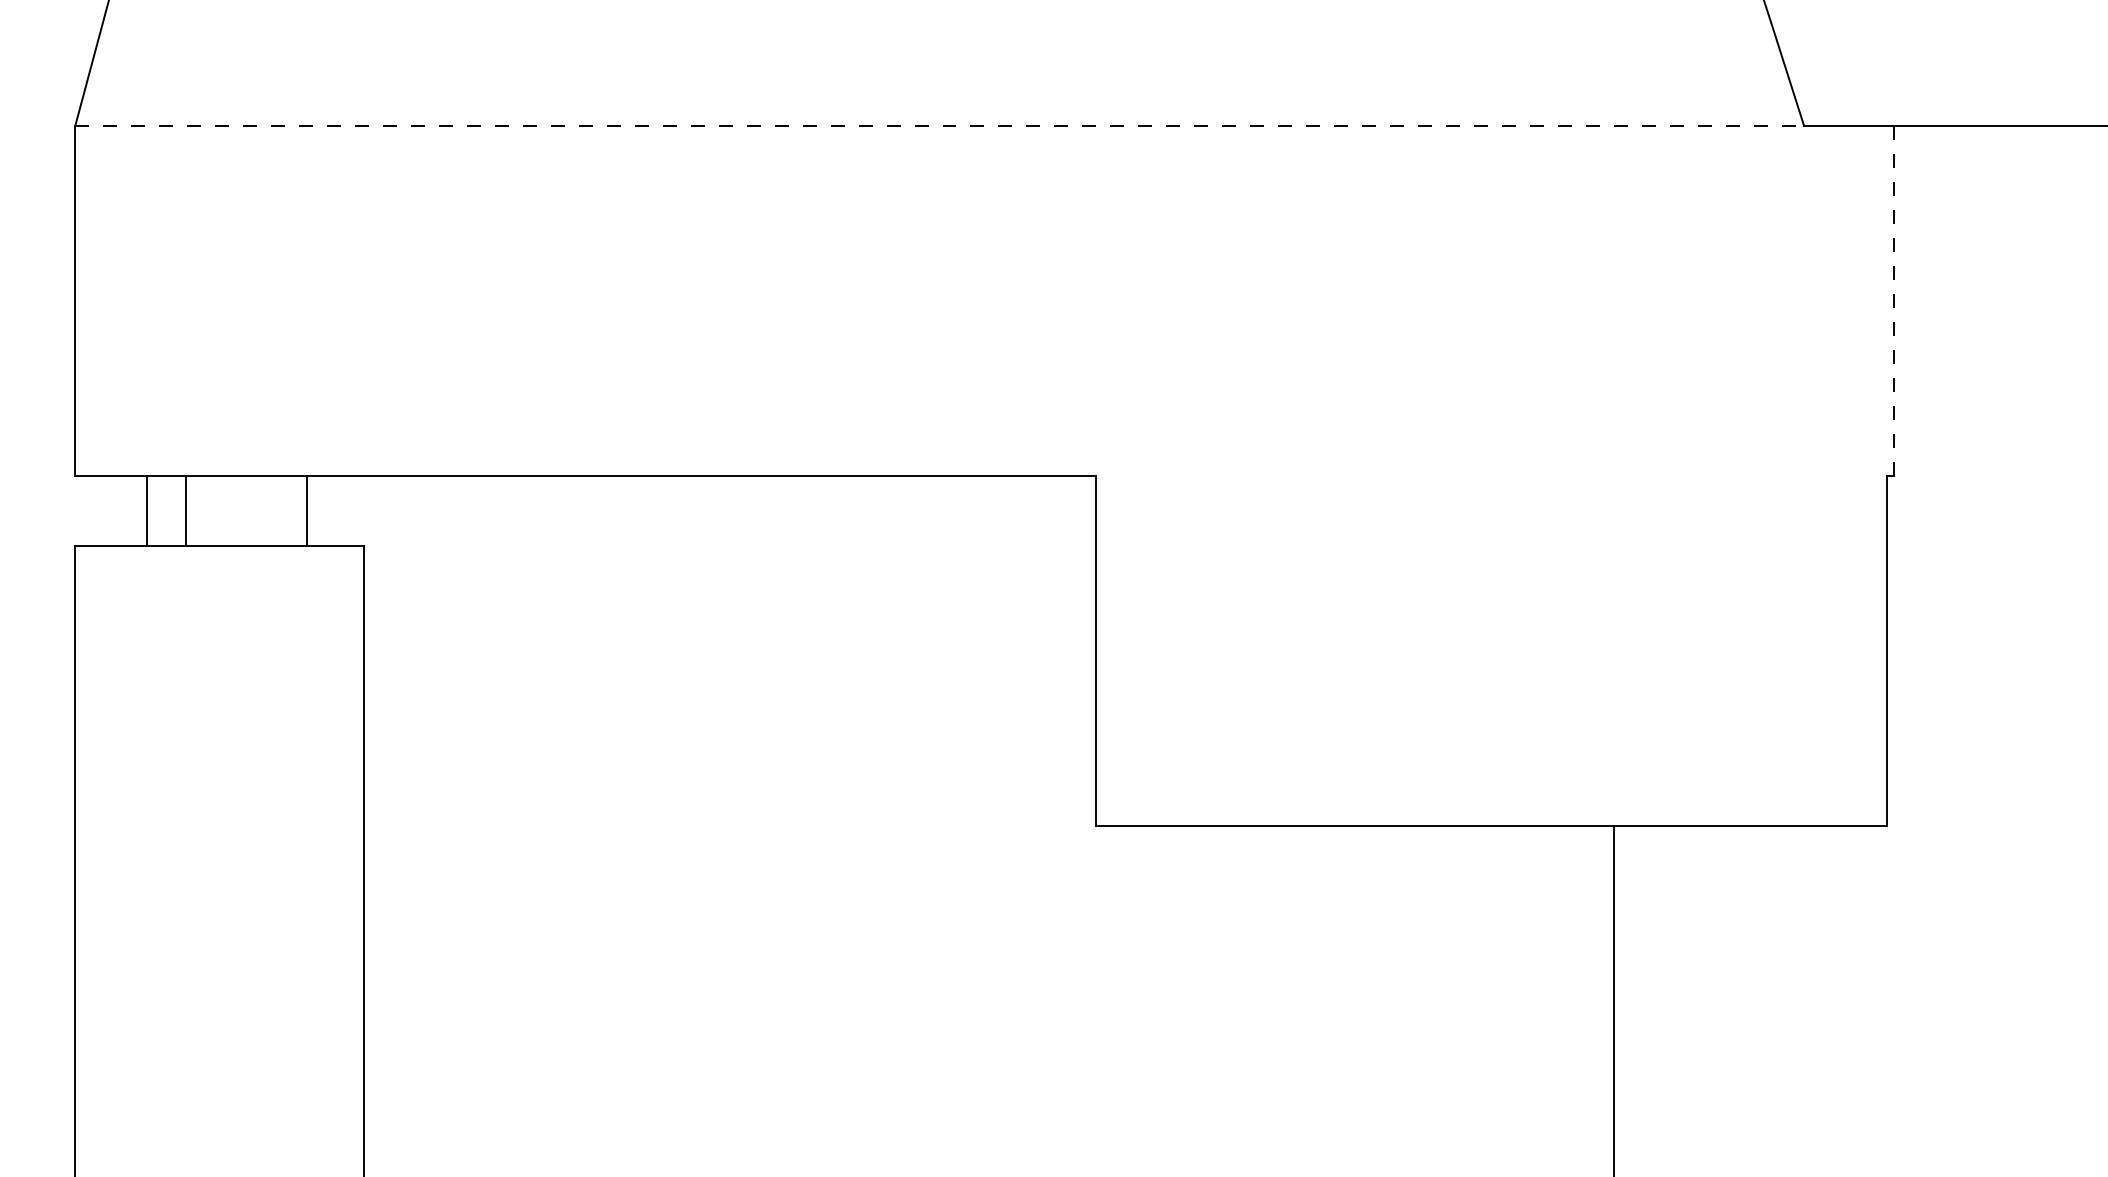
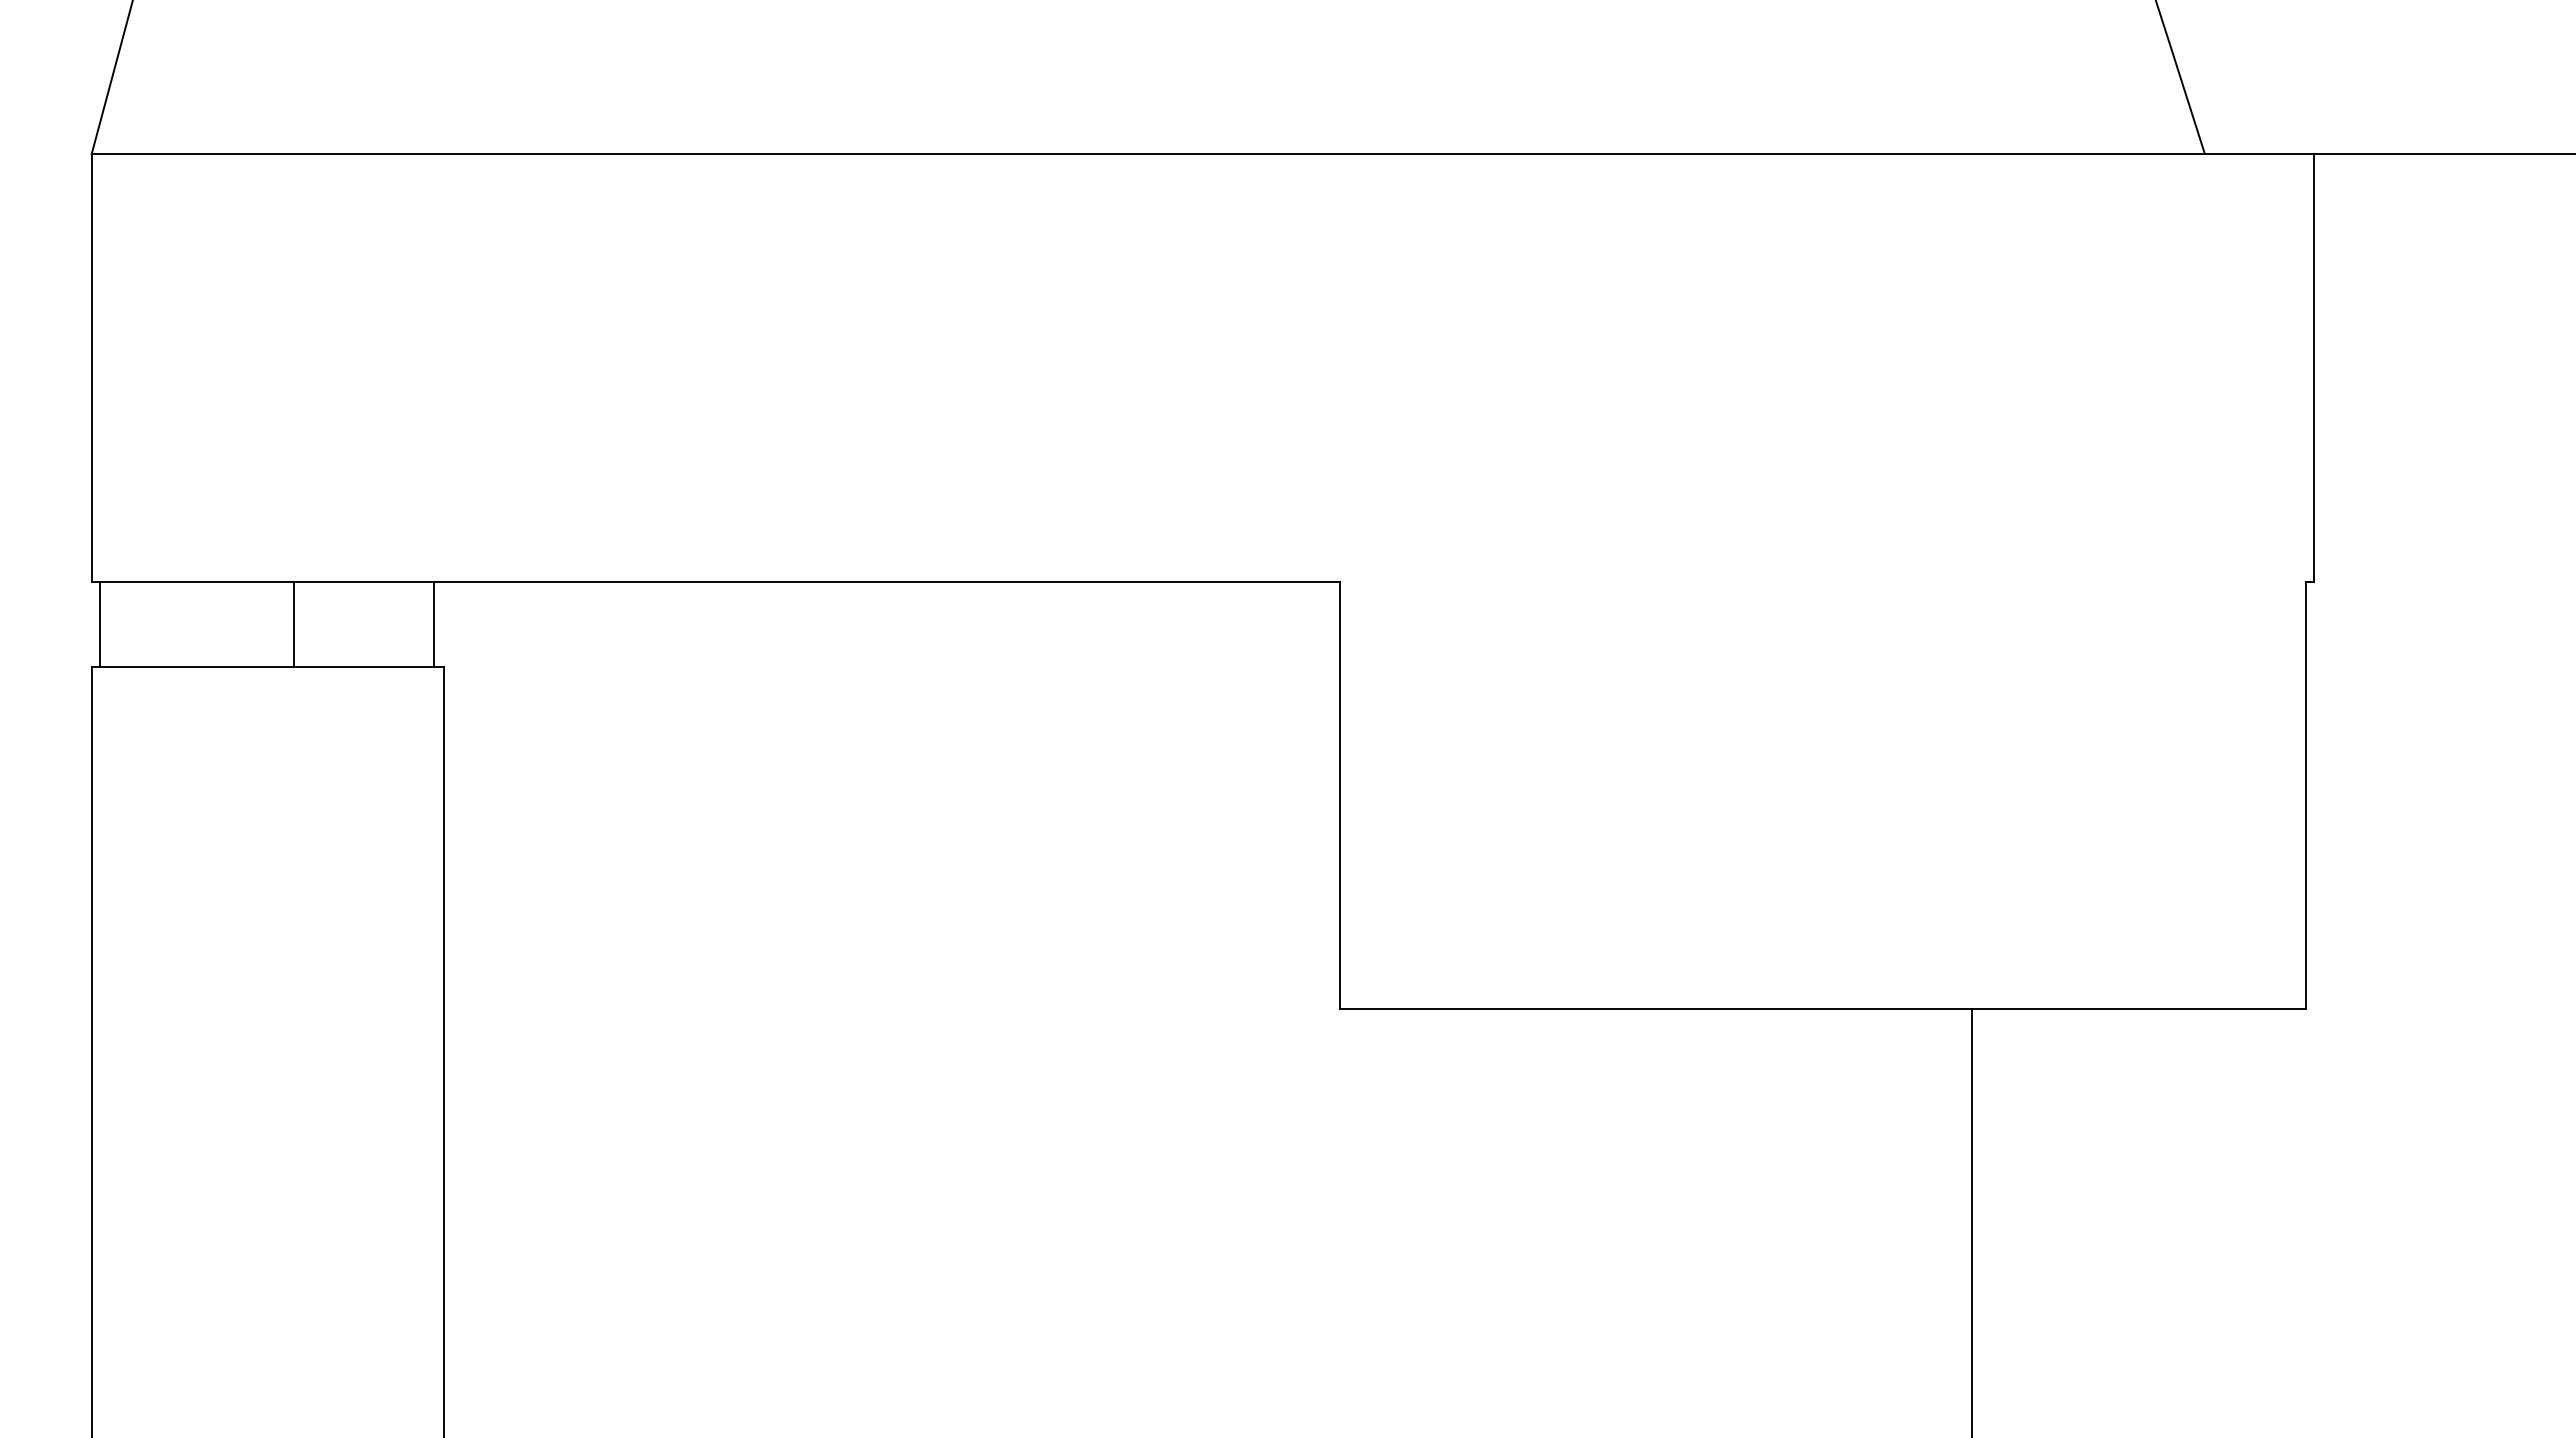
line: (939, 126) -> (1148, 154), dashed -> solid
line: (1893, 301) -> (2314, 368), dashed -> solid
line: (147, 511) -> (100, 624), moved
line: (186, 511) -> (294, 624), moved
line: (307, 511) -> (433, 624), moved

